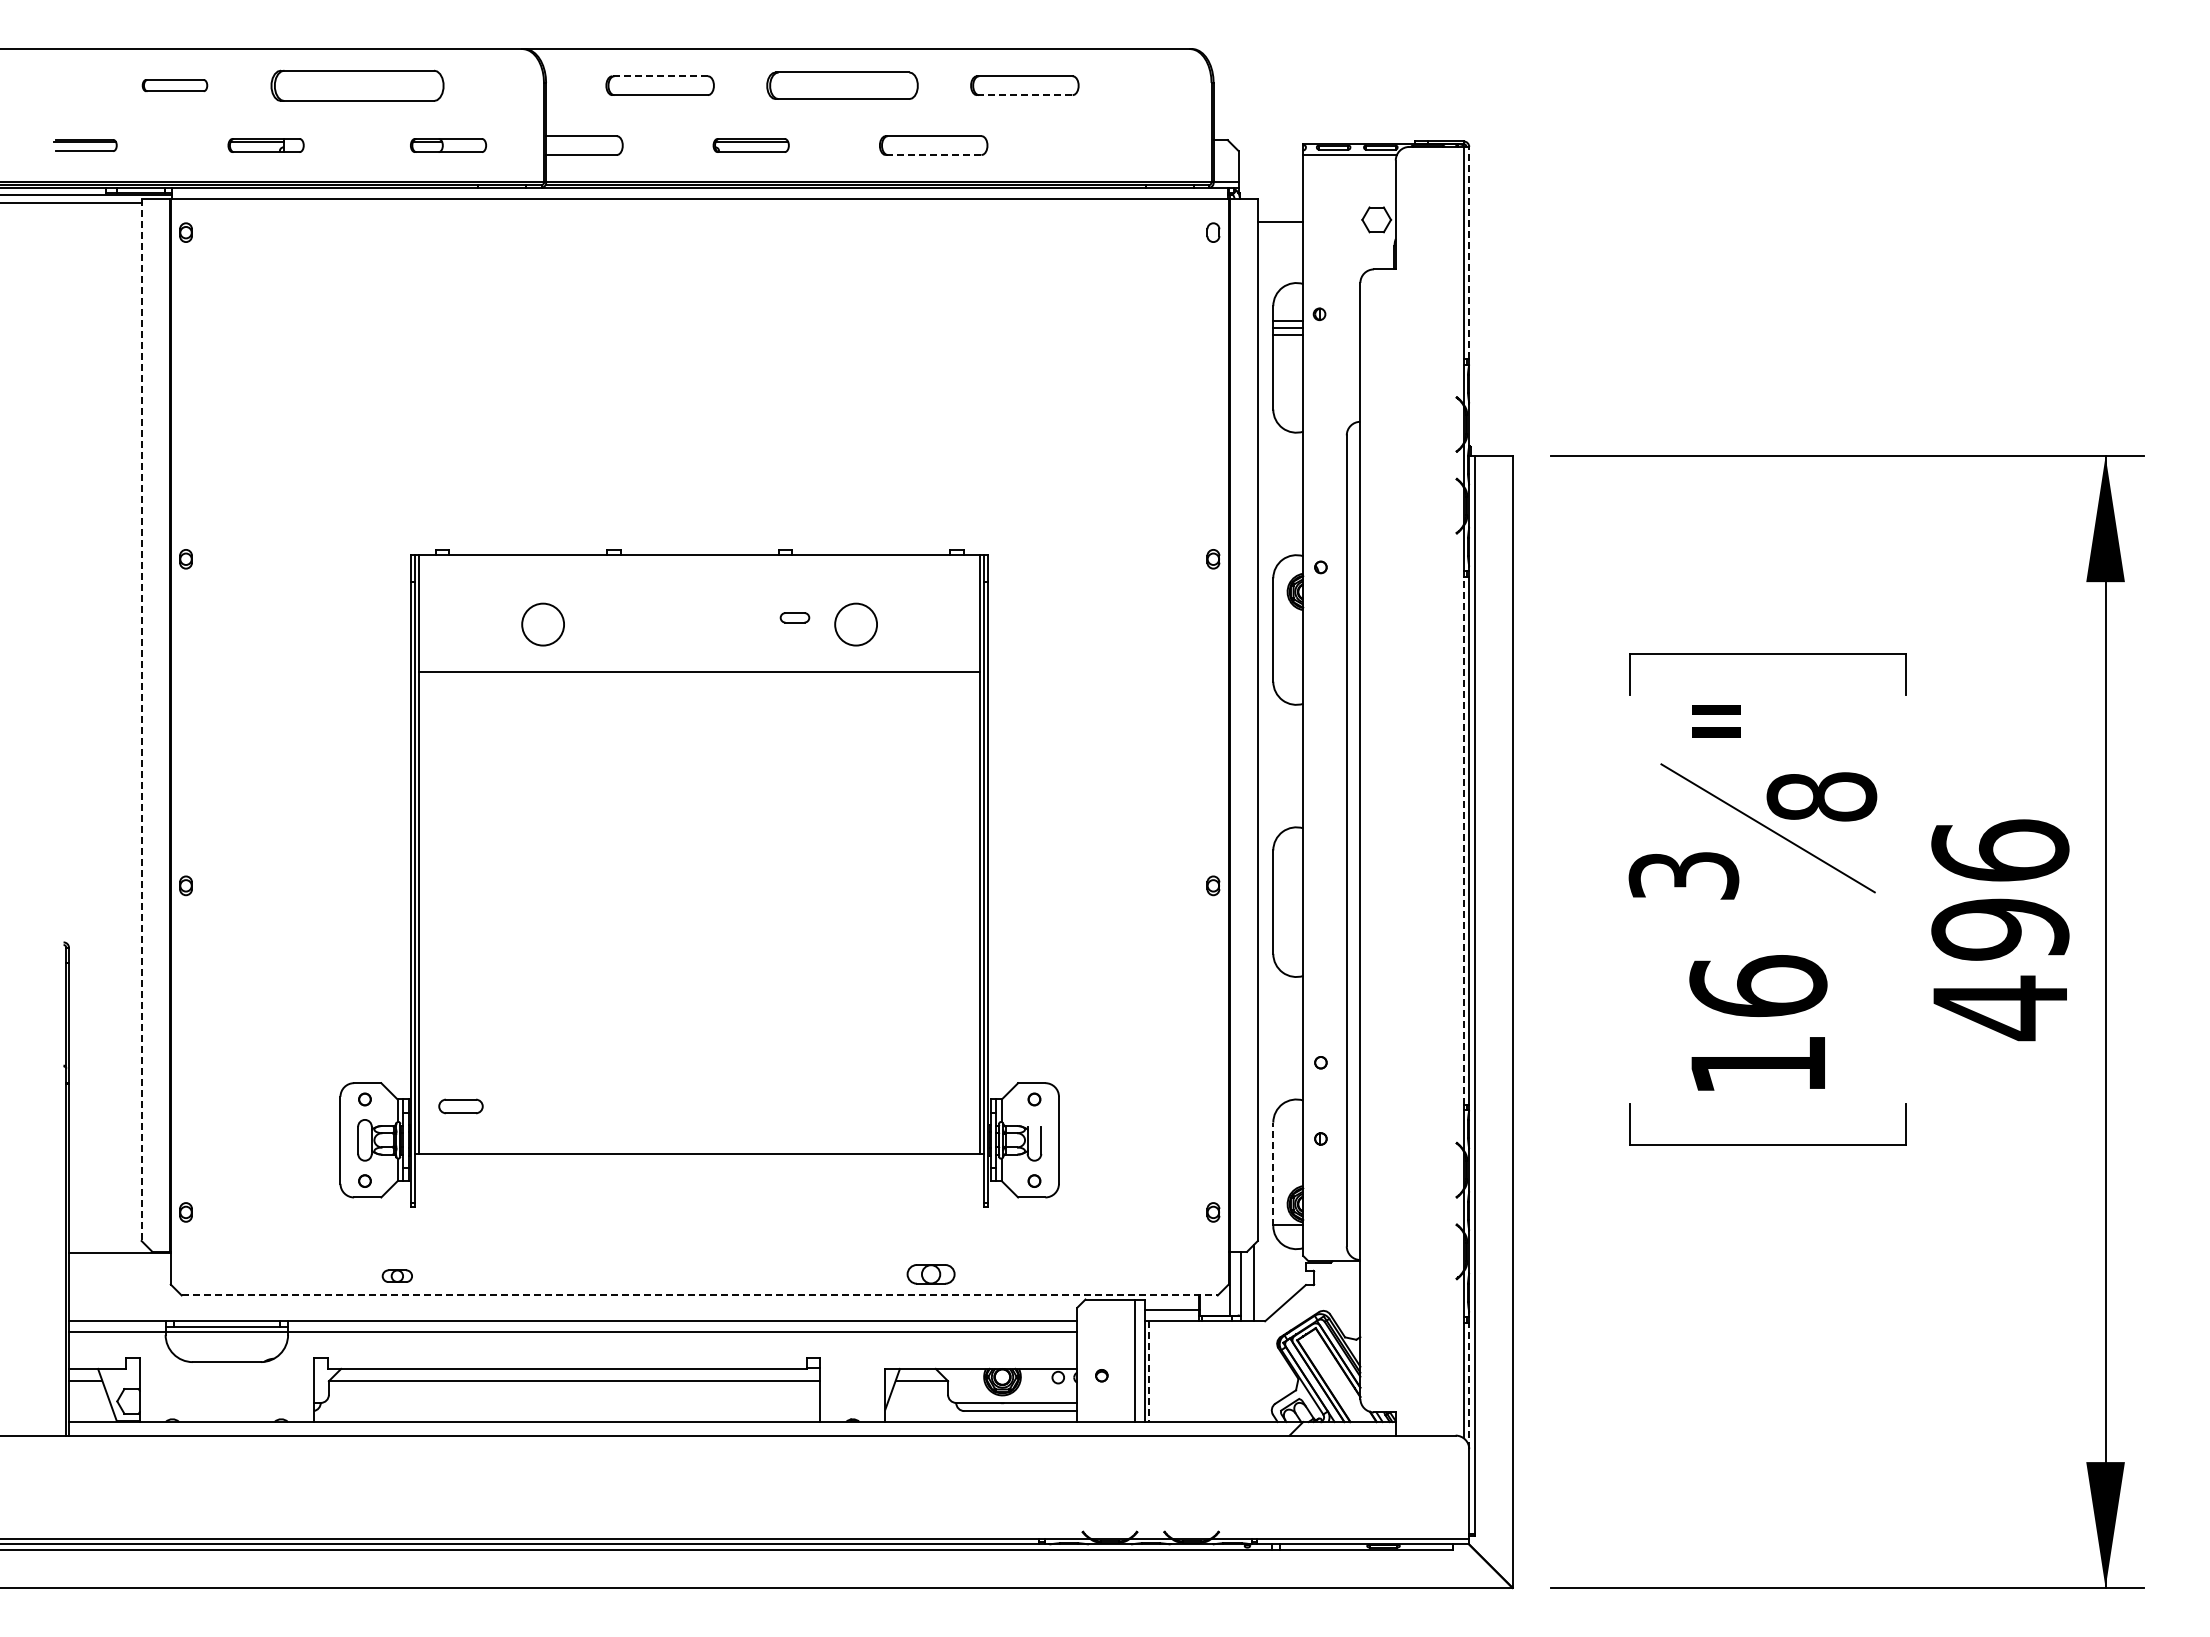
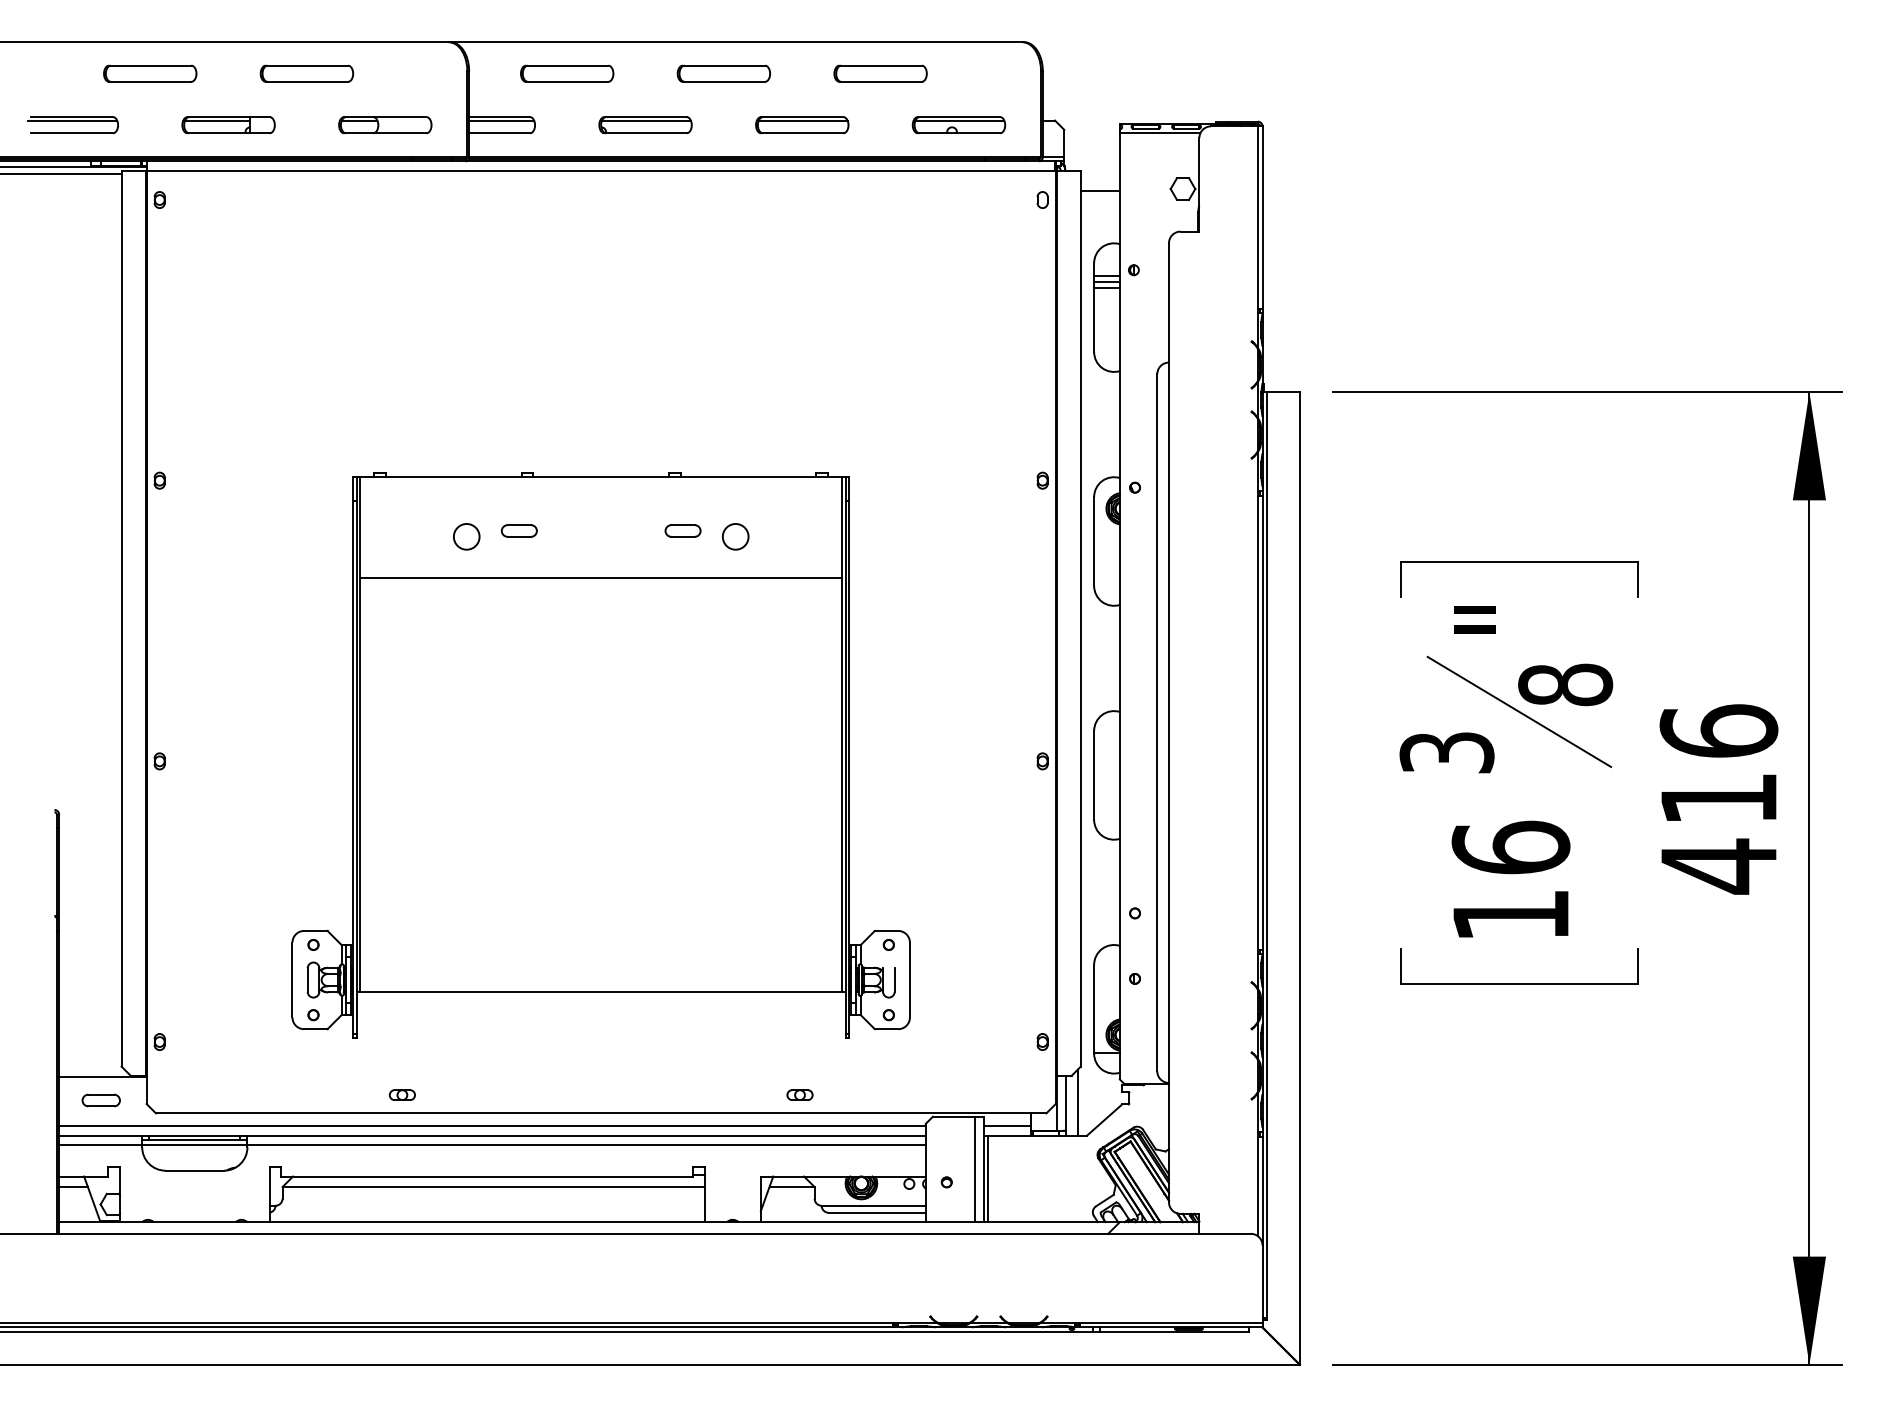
line: (660, 76) -> (567, 65), dashed -> solid
part: (174, 85) -> (149, 73), size x1.67
part: (356, 85) -> (306, 73), size x0.62
part: (842, 85) -> (723, 73), size x0.71
line: (1024, 95) -> (880, 82), dashed -> solid
line: (583, 140) -> (501, 120), added
line: (934, 140) -> (802, 120), added
part: (85, 145) -> (73, 125), size x1.67
part: (265, 145) -> (228, 125), size x1.43
part: (448, 145) -> (385, 125), size x1.43
part: (750, 145) -> (644, 125), size x1.43
part: (1115, 145) -> (958, 125), added
line: (933, 155) -> (802, 133), dashed -> solid
line: (1469, 252) -> (1262, 217), dashed -> solid
part: (604, 617) -> (519, 530), added
part: (794, 617) -> (682, 530), size x1.43
circle: (543, 624) -> (466, 536), size x0.71
circle: (856, 624) -> (735, 536), size x0.71
line: (141, 720) -> (121, 619), dashed -> solid
line: (1463, 840) -> (1257, 722), dashed -> solid
text: (2000, 929) -> (1719, 798), 496 -> 416
part: (460, 1106) -> (100, 1100), moved
line: (1273, 1174) -> (1094, 1009), dashed -> solid
part: (930, 1273) -> (799, 1094), size x0.62
part: (396, 1275) -> (401, 1094), moved
line: (700, 1295) -> (601, 1113), dashed -> solid
line: (573, 1310) -> (492, 1126), added
line: (1149, 1372) -> (987, 1179), dashed -> solid
line: (1469, 1385) -> (1262, 1190), dashed -> solid

